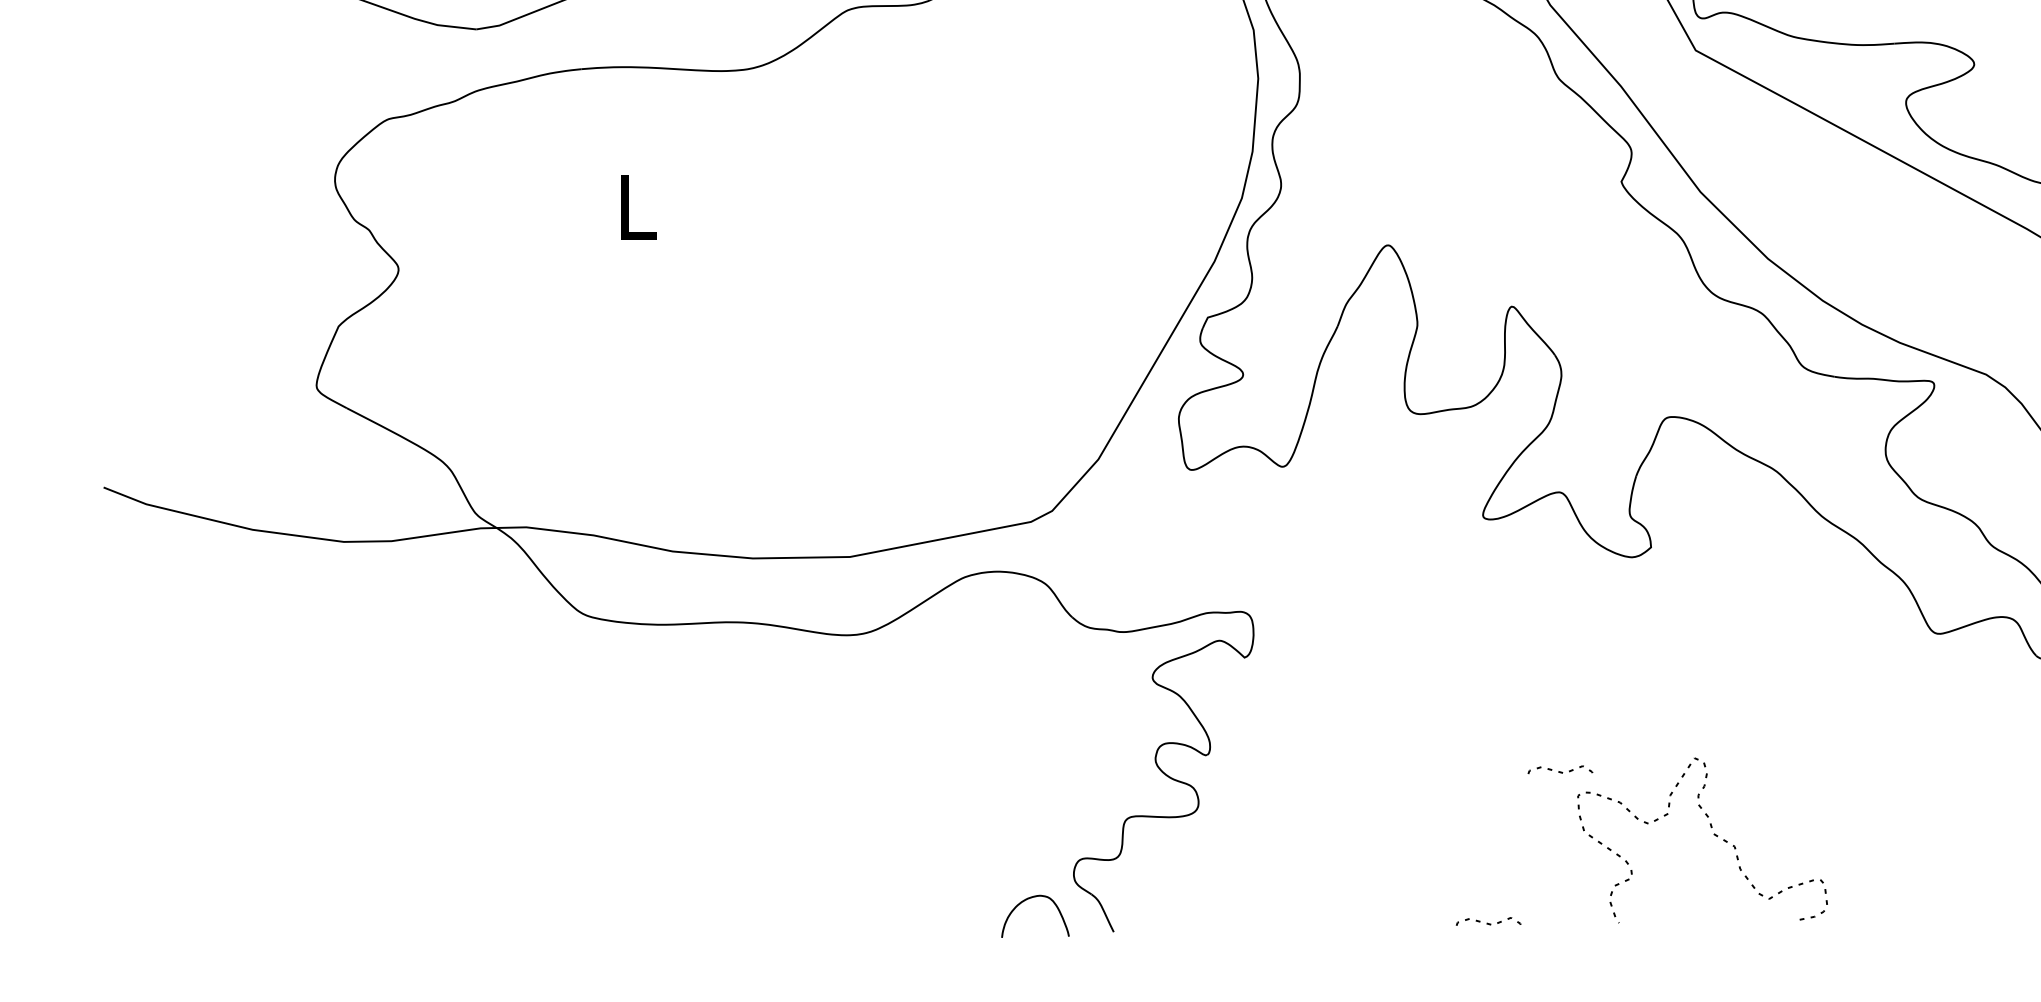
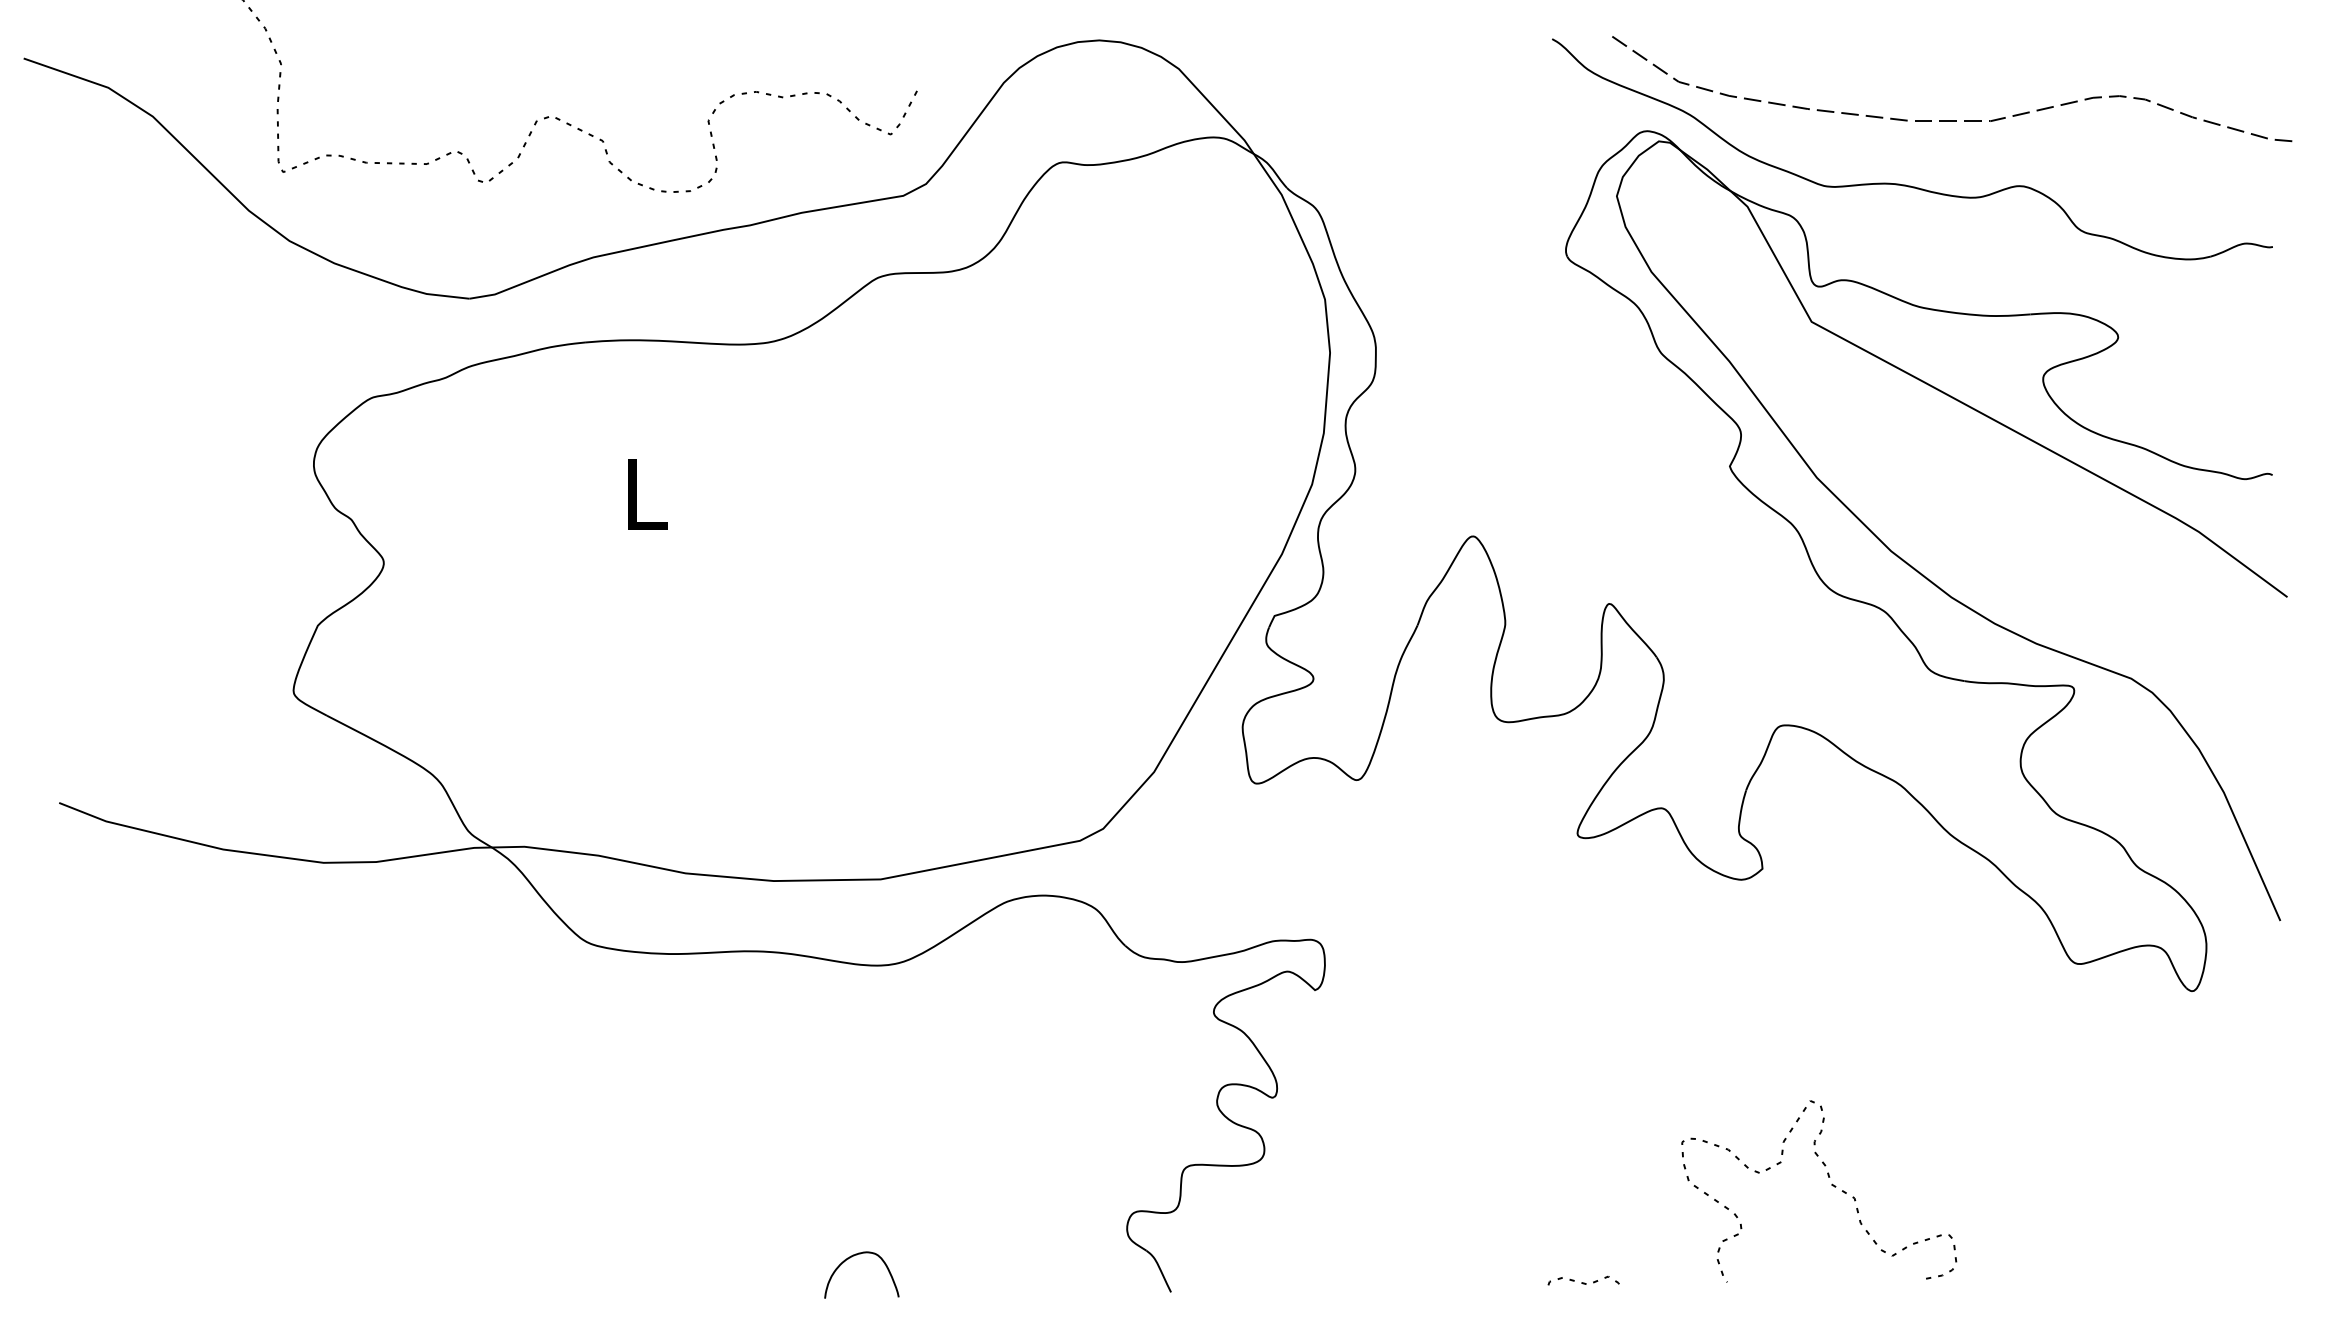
curve: (1560, 771) -> (1662, 1115), removed
curve: (1028, 899) -> (854, 1256), moved

